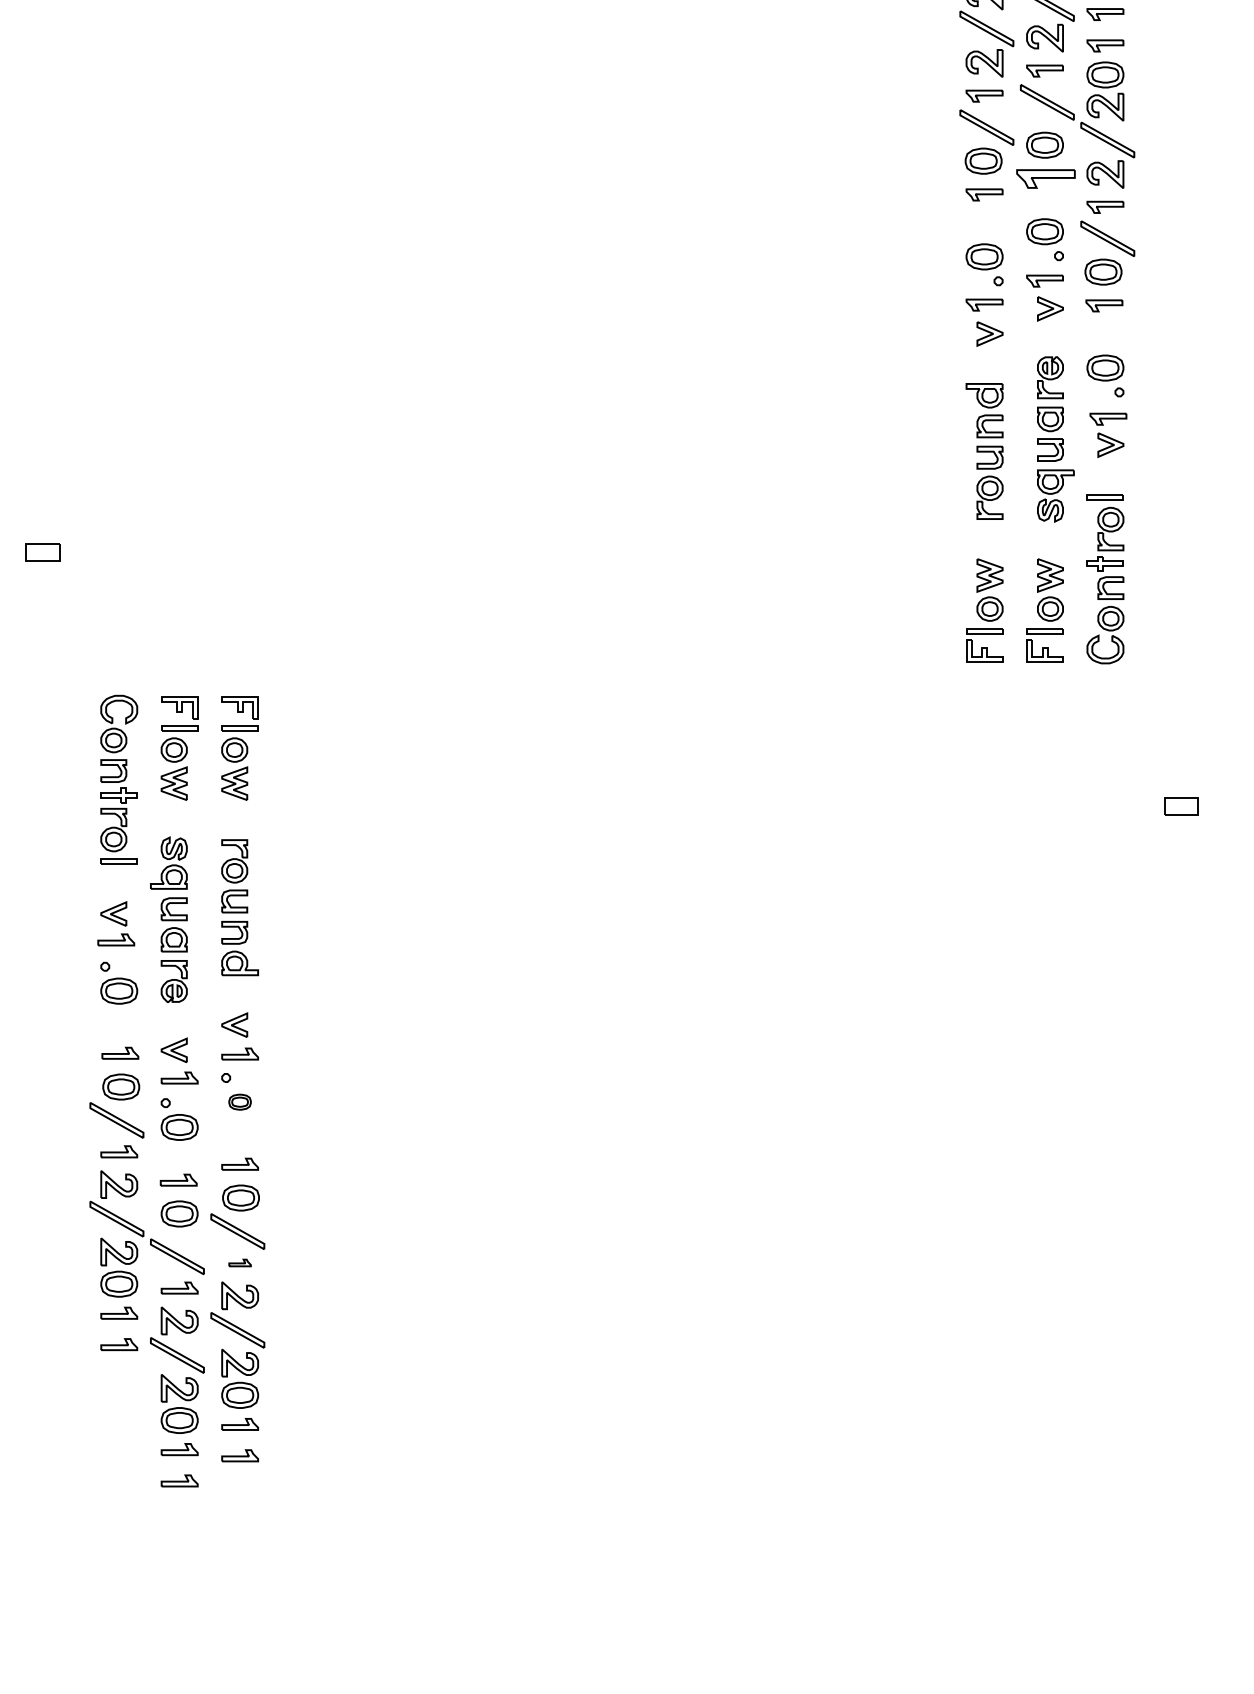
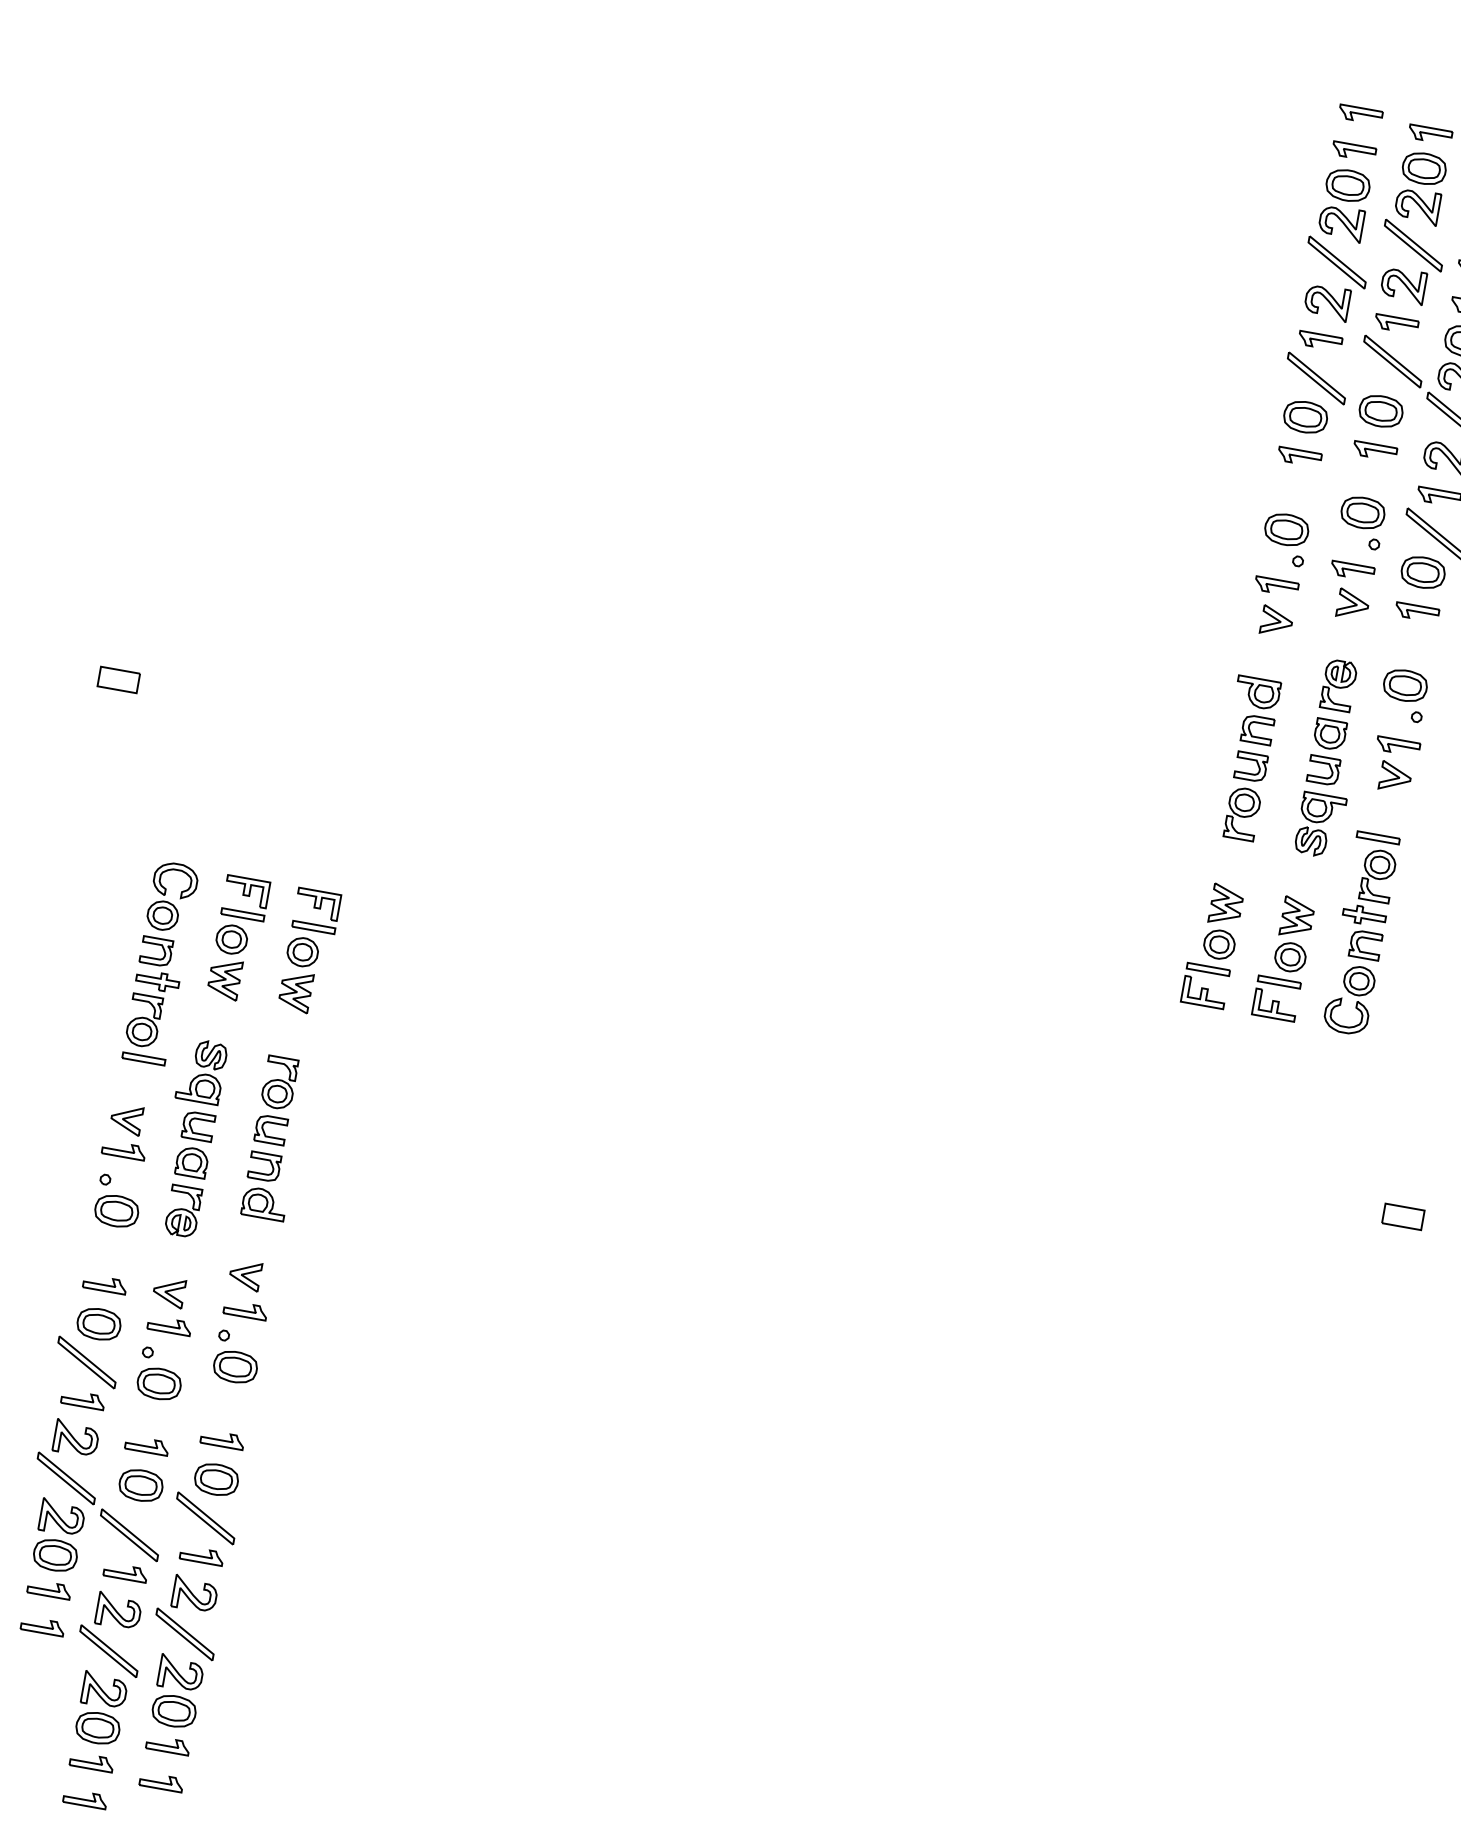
part: (1045, 178) -> (1374, 450), size x0.62
part: (239, 1101) -> (234, 1365), size x1.67
part: (239, 1262) -> (201, 1555), size x1.67

